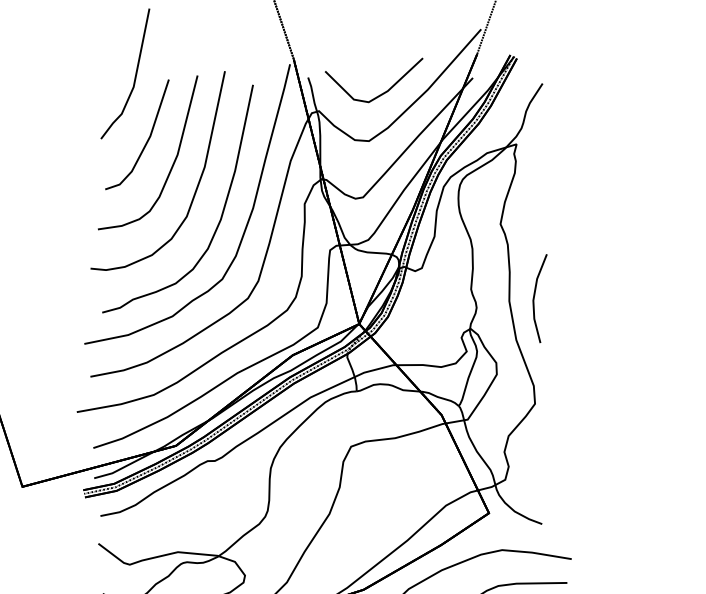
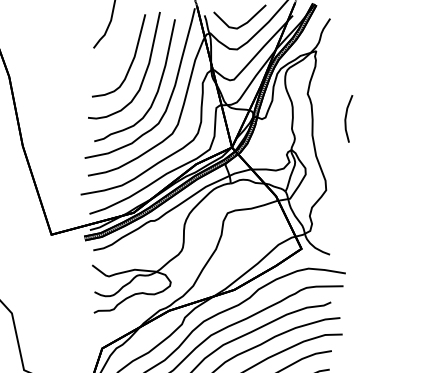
line: (145, 141) -> (117, 49), removed
line: (535, 297) -> (346, 118), moved

